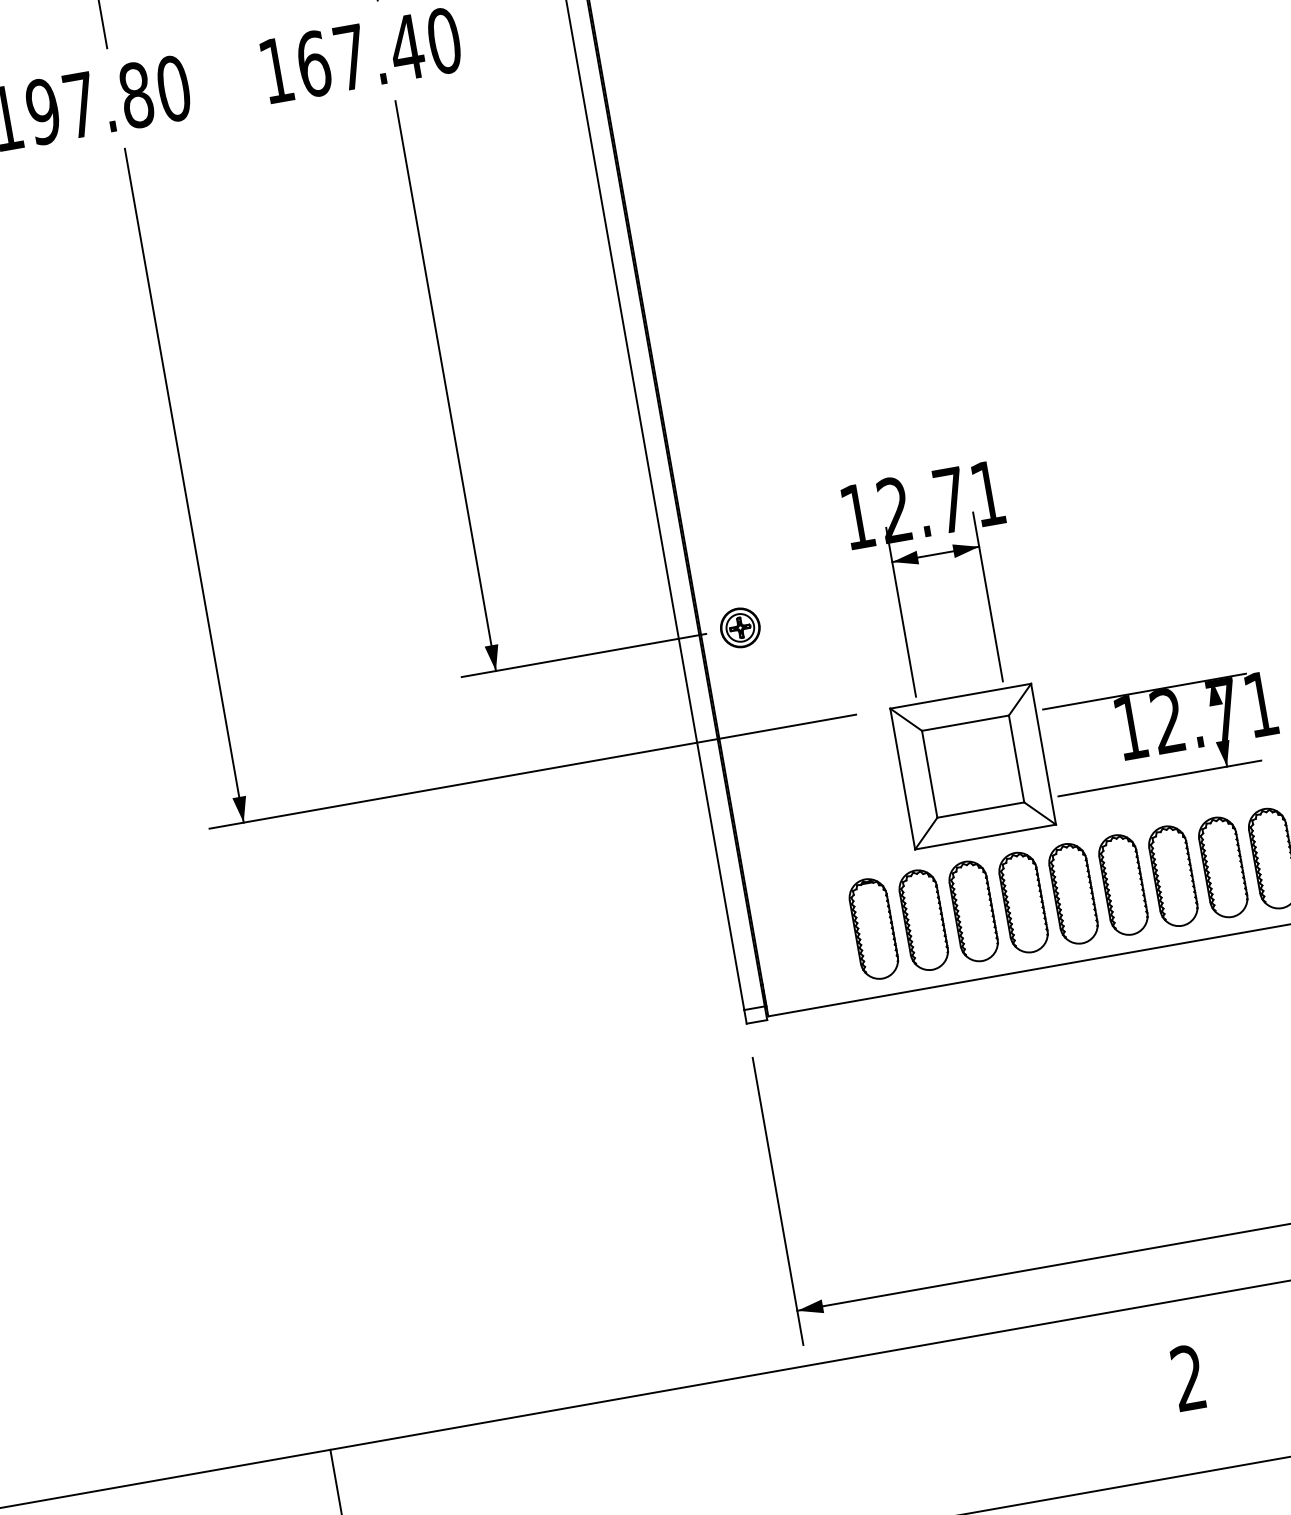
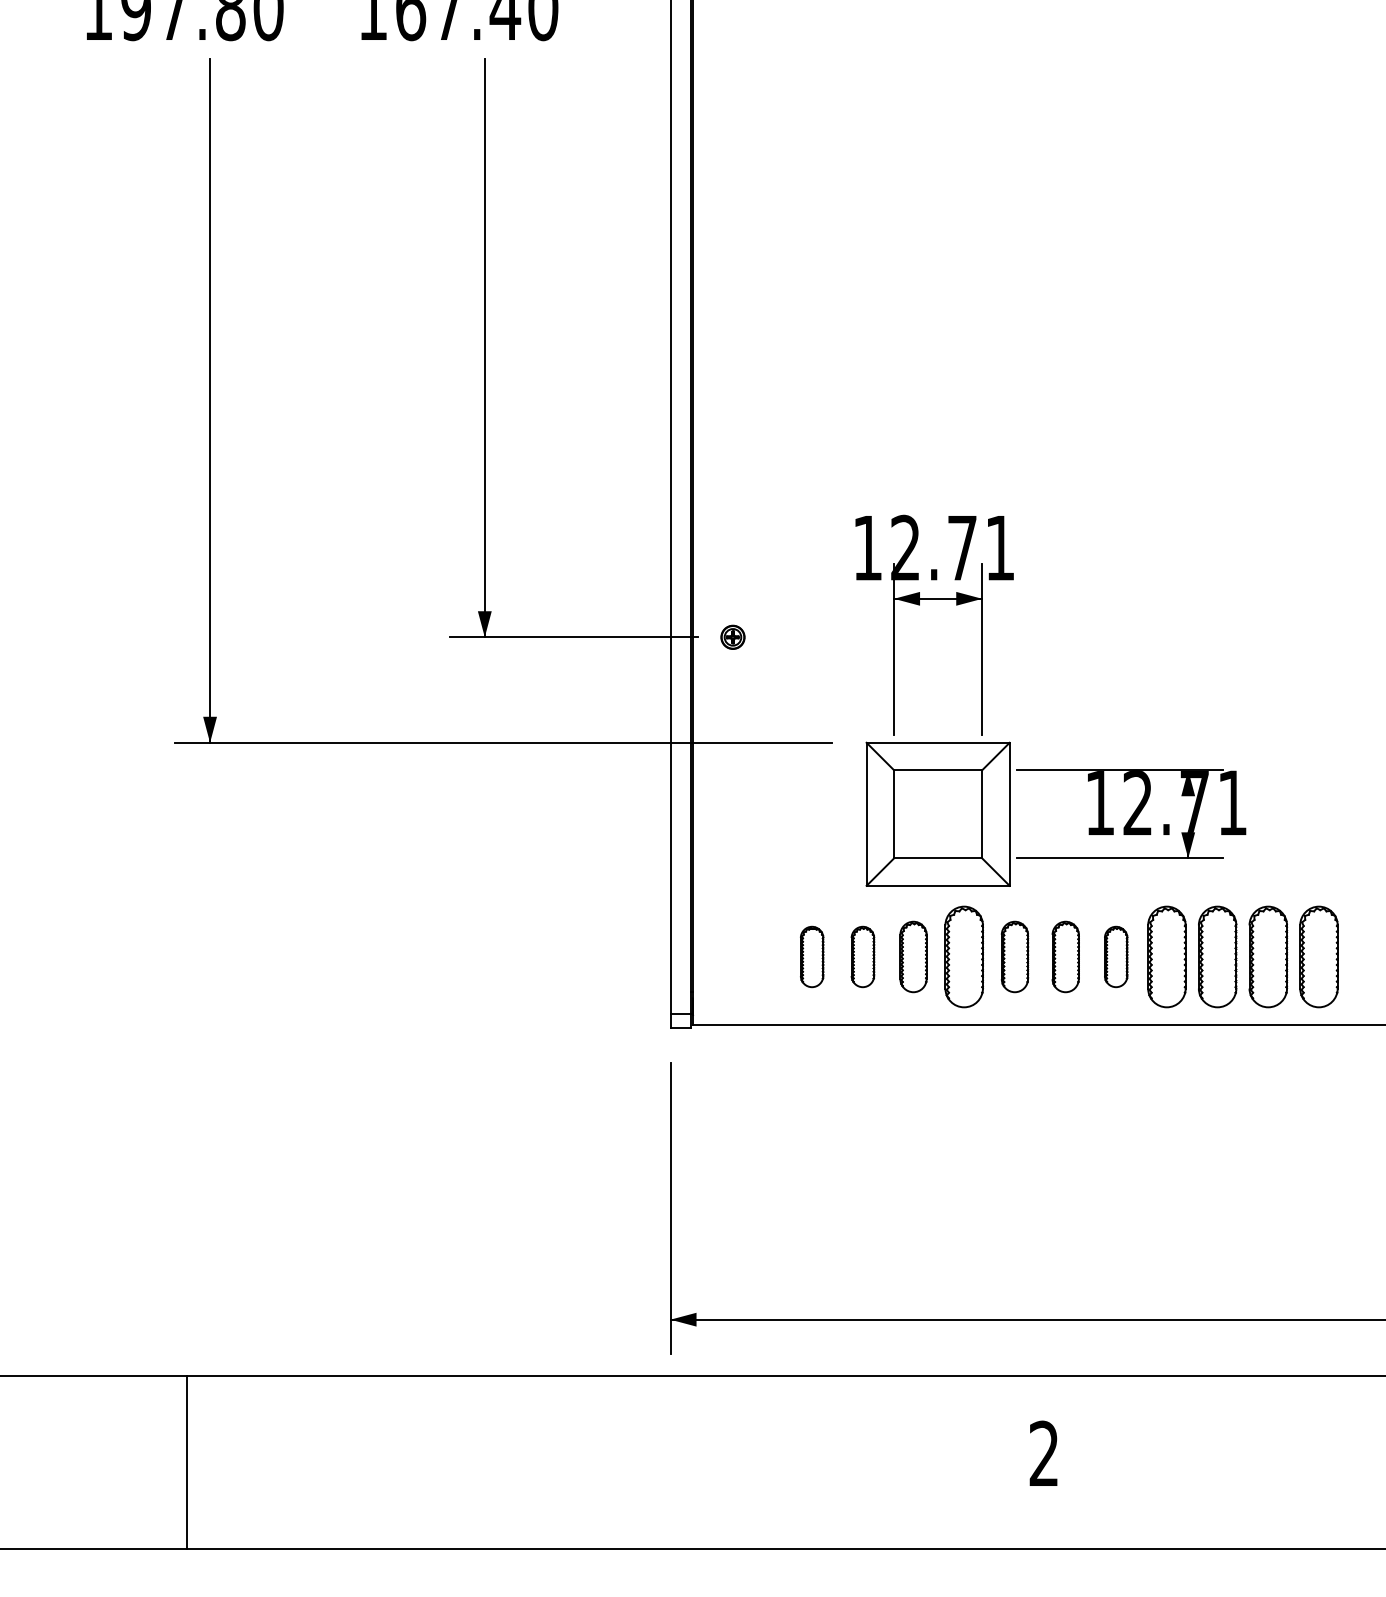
part: (739, 628) -> (732, 637), size x0.6
part: (1172, 875) -> (1115, 956), size x0.6
part: (1123, 884) -> (1065, 956), size x0.7
part: (1073, 893) -> (1014, 956), size x0.7
part: (973, 910) -> (913, 956), size x0.7
part: (923, 919) -> (862, 956), size x0.6
part: (873, 928) -> (811, 956), size x0.6

